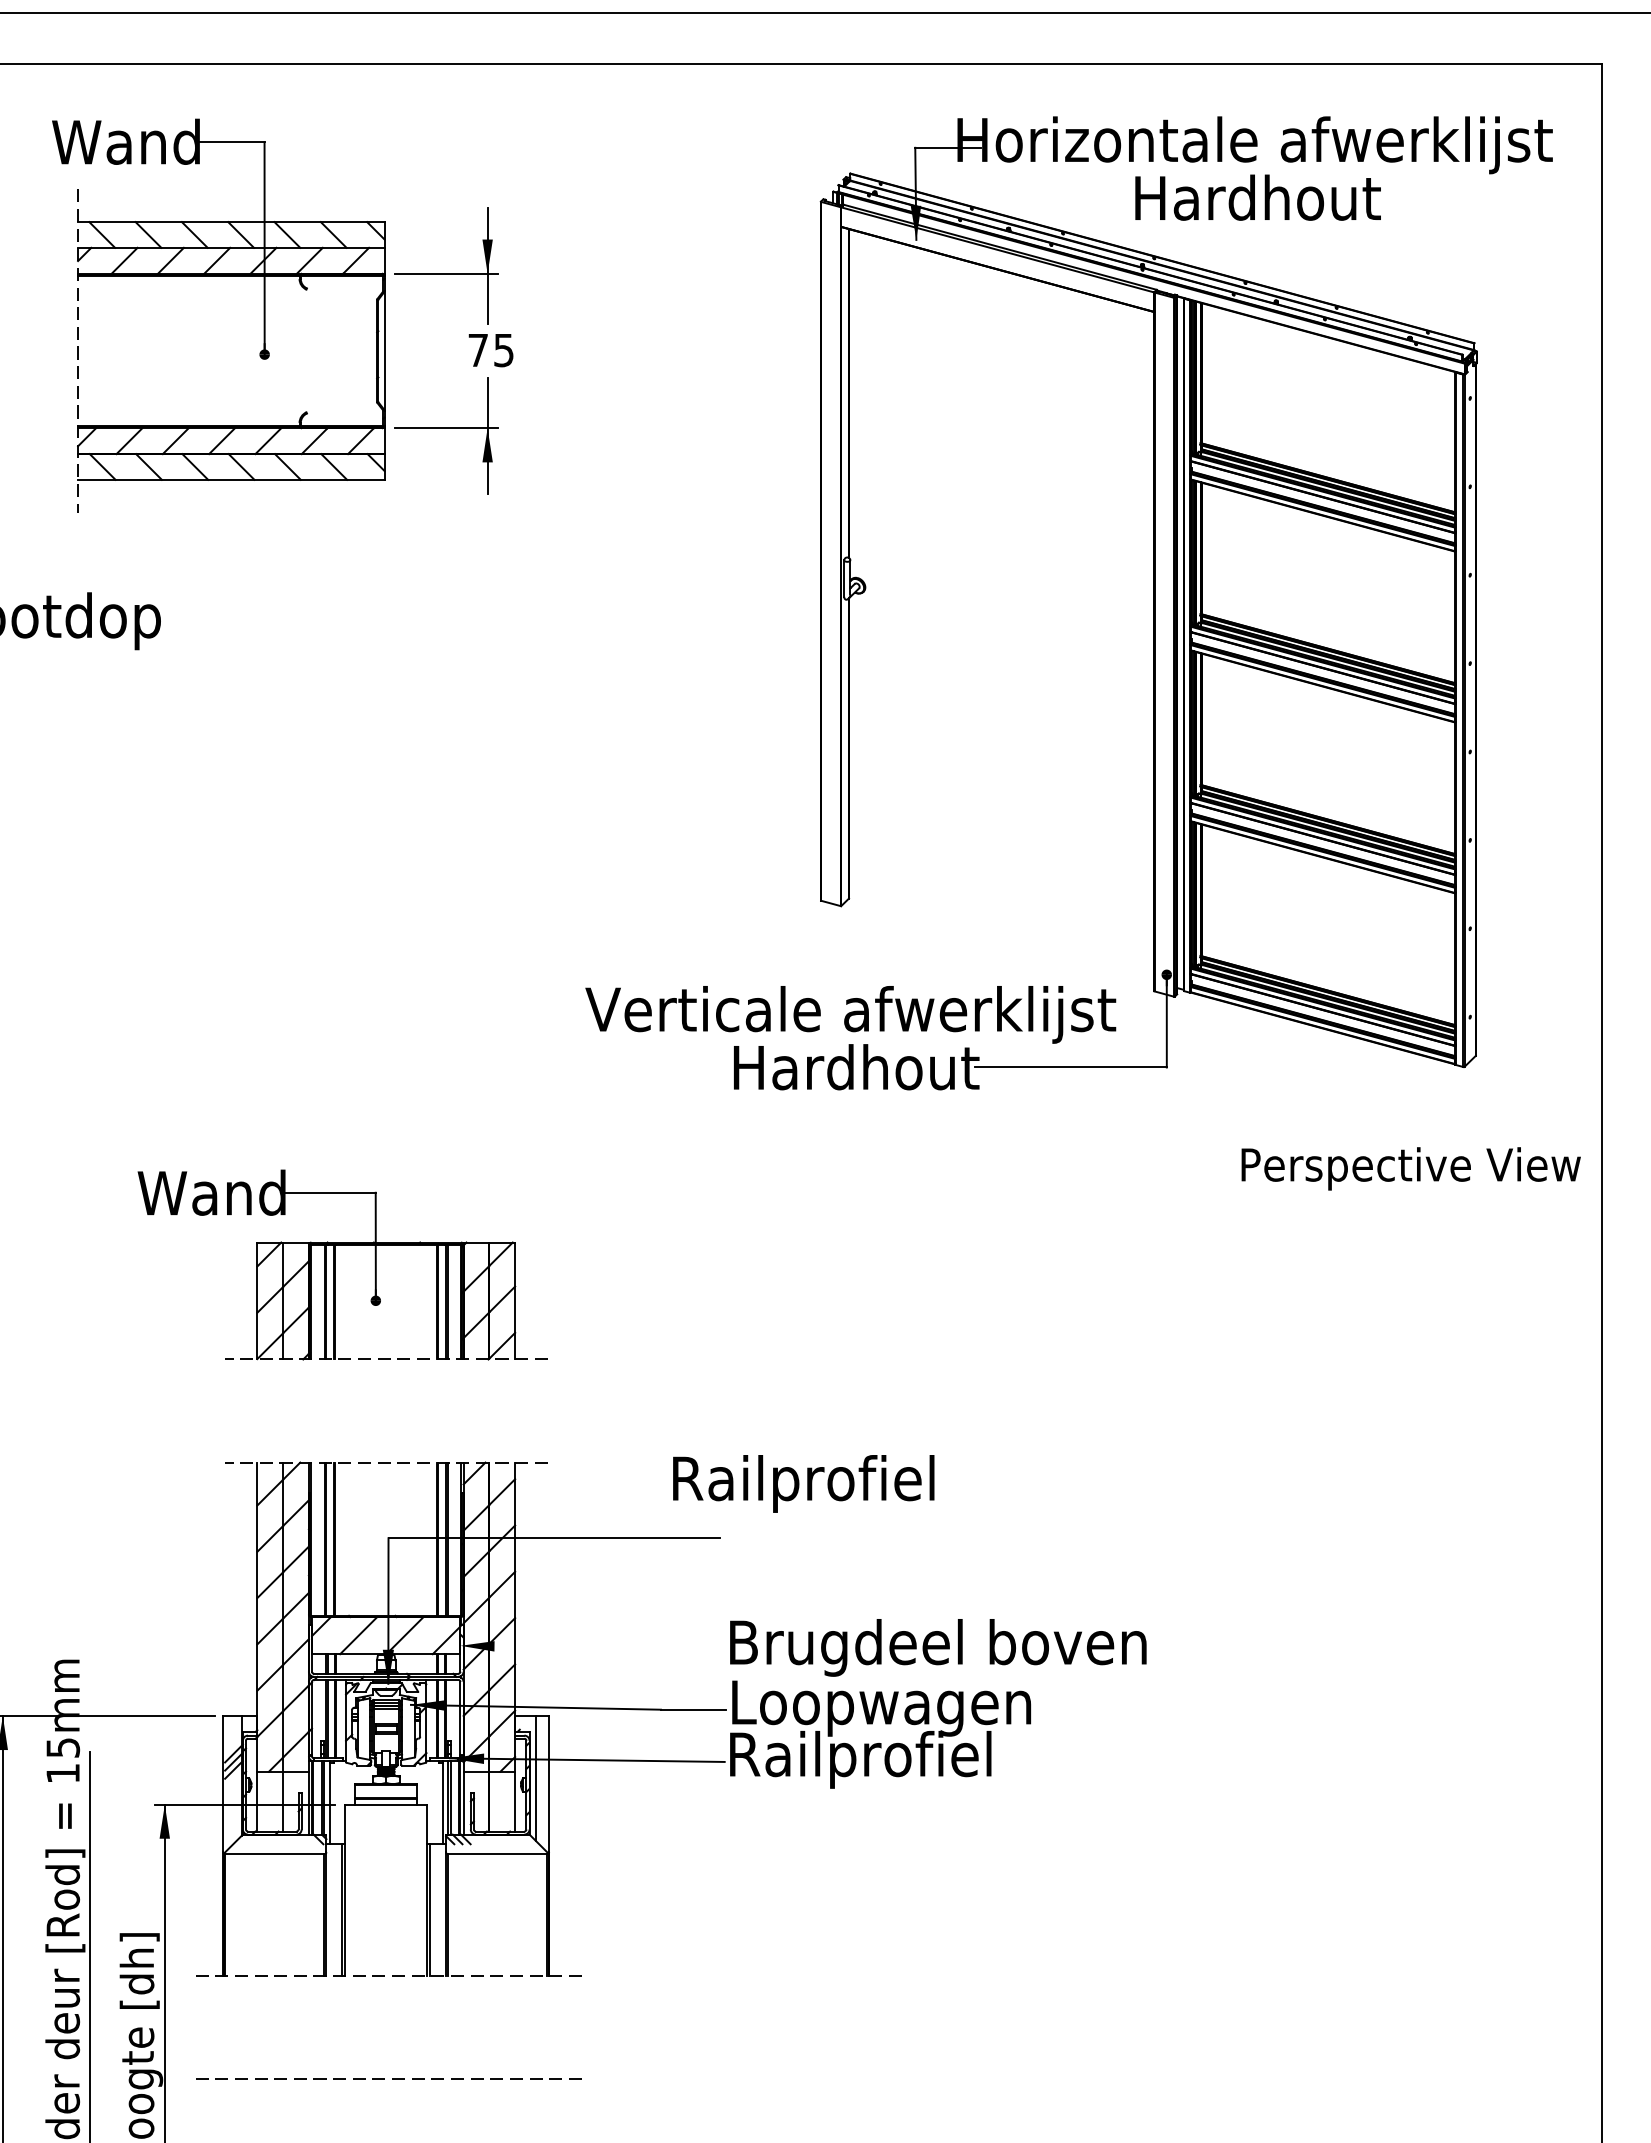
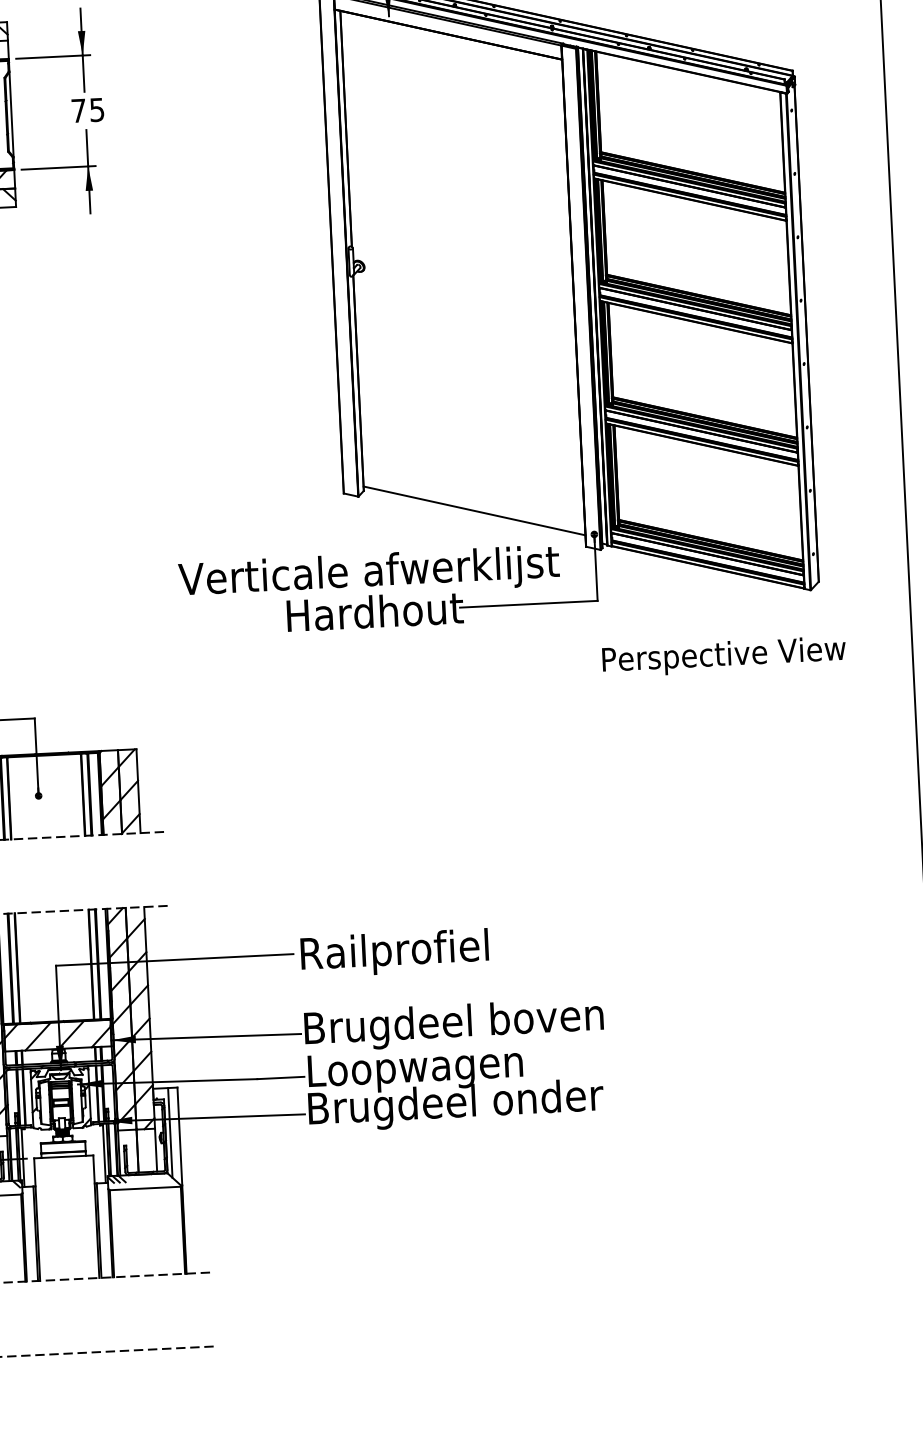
line: (1001, 933) -> (474, 510), added
text: (1410, 1168) -> (723, 656), moved
text: (803, 1483) -> (394, 952), moved
line: (592, 1647) -> (206, 1036), added
text: (938, 1759) -> (458, 1105), Railprofiel -> Brugdeel onder

